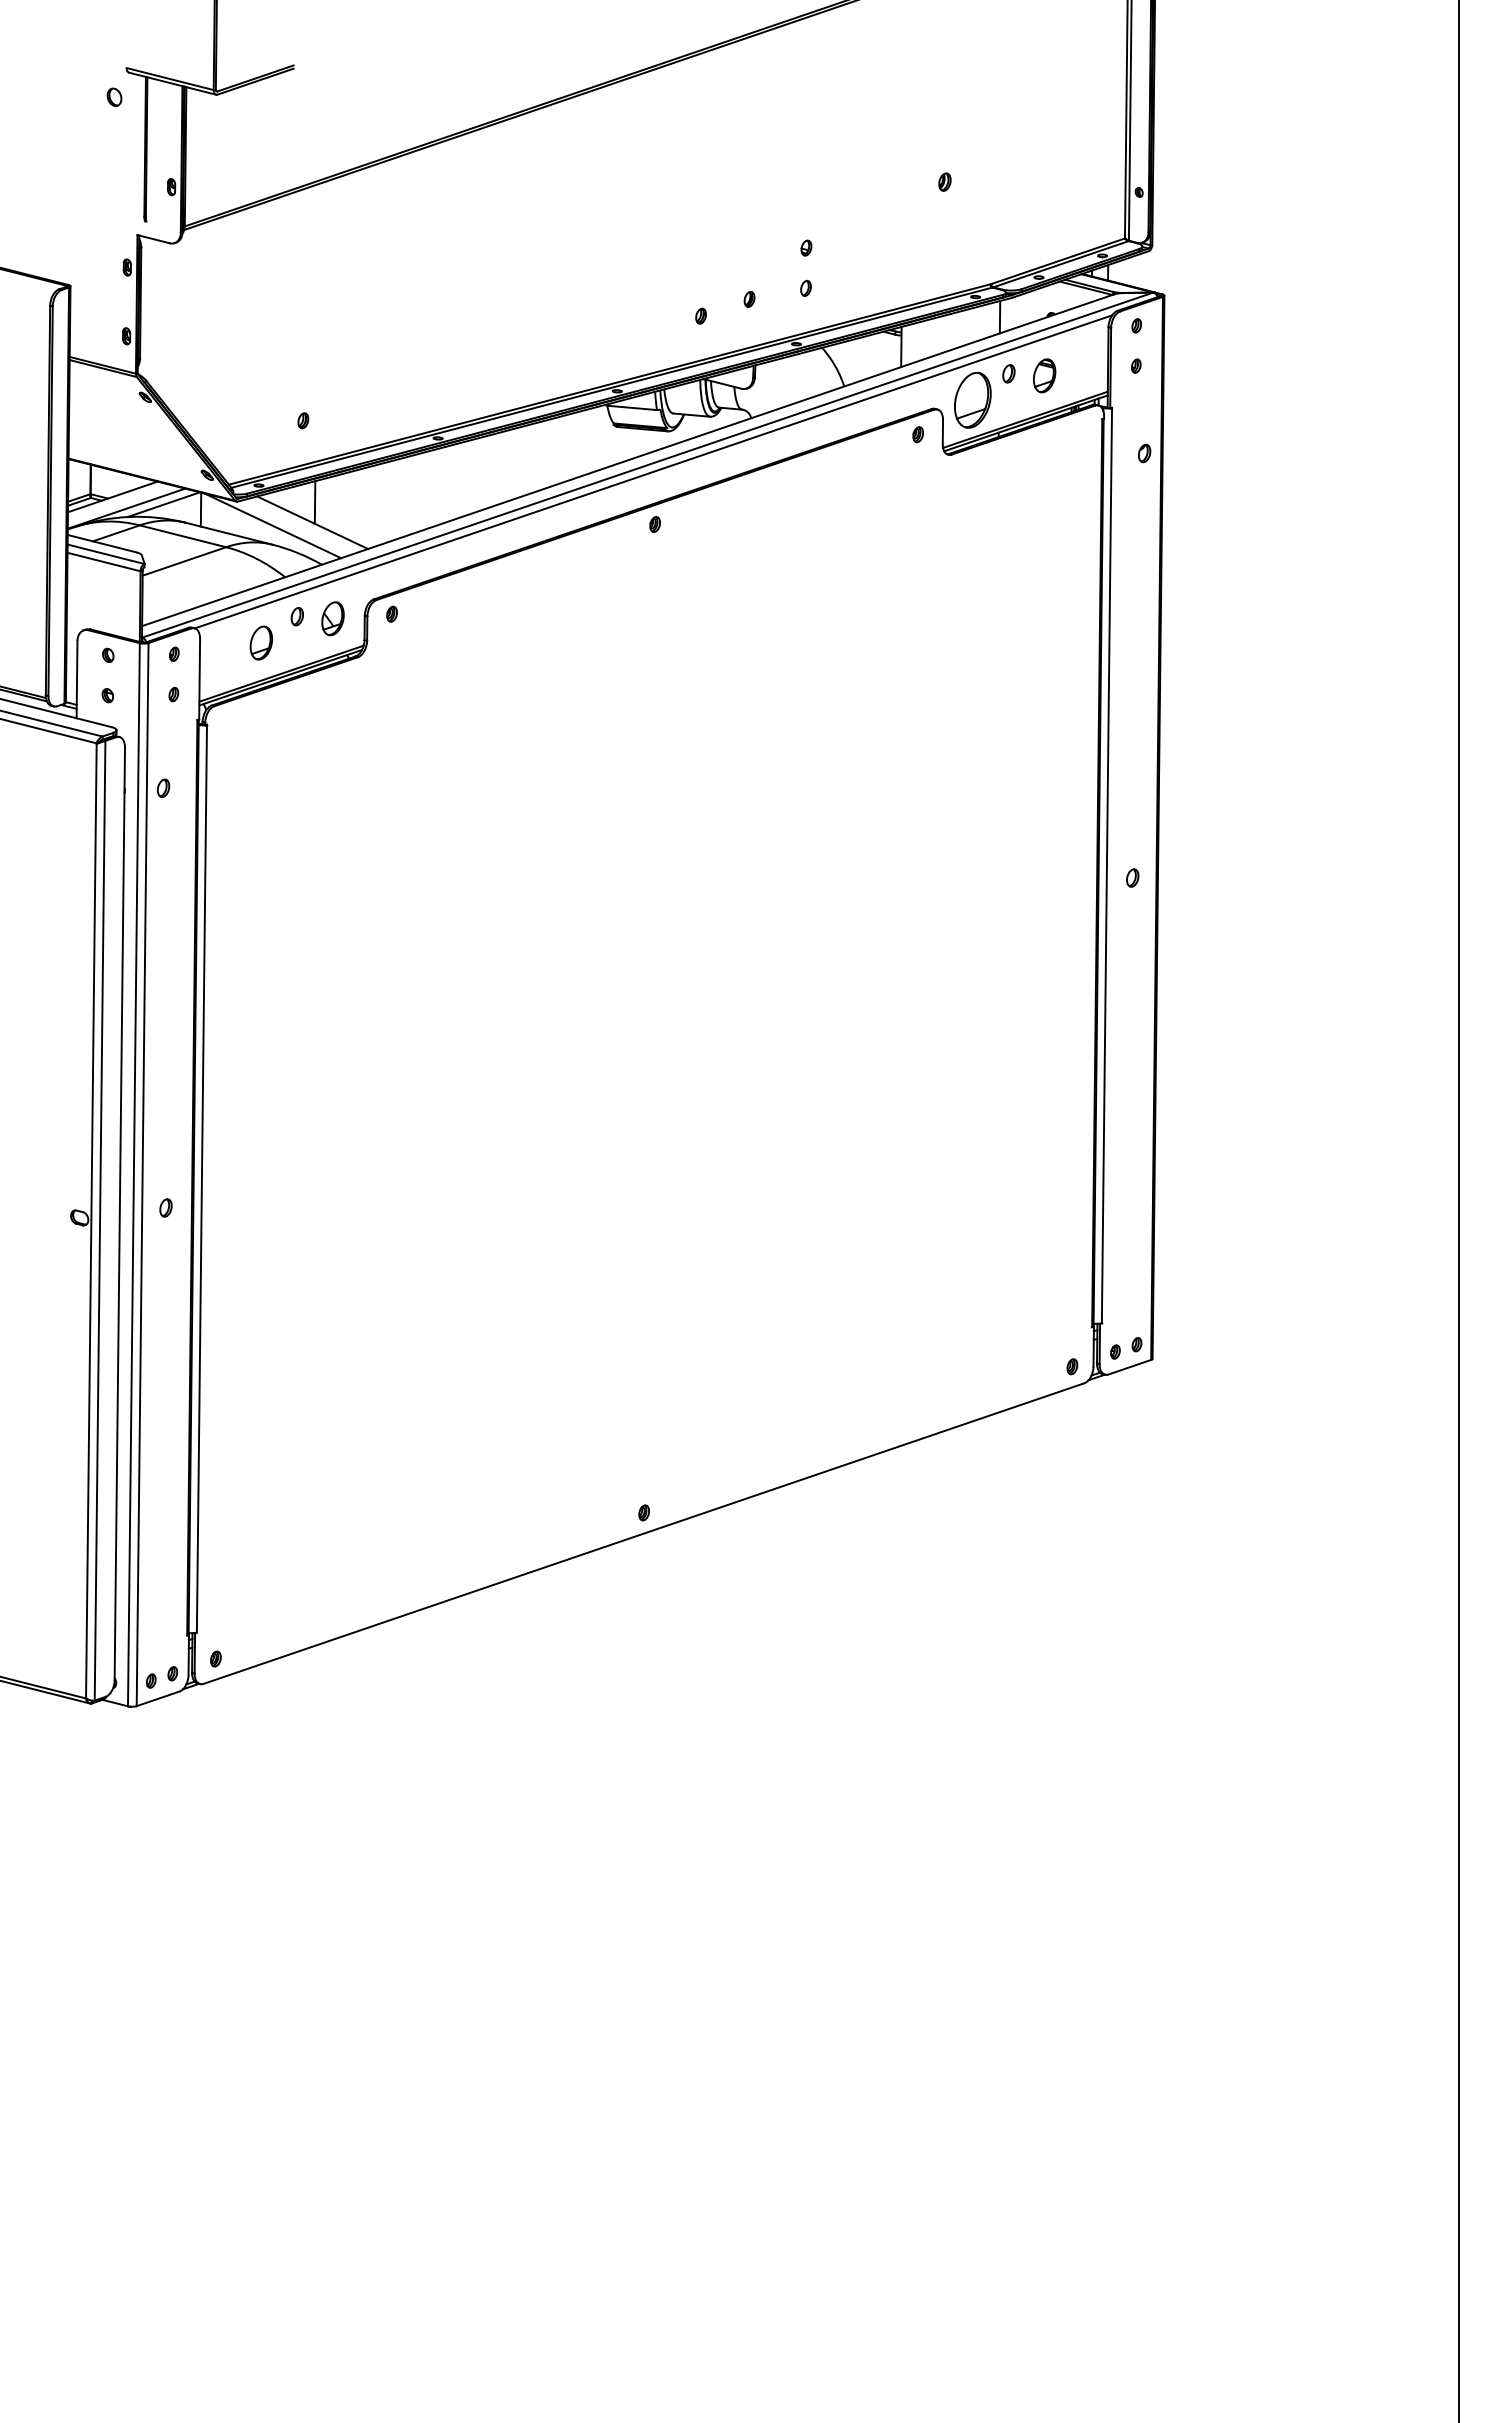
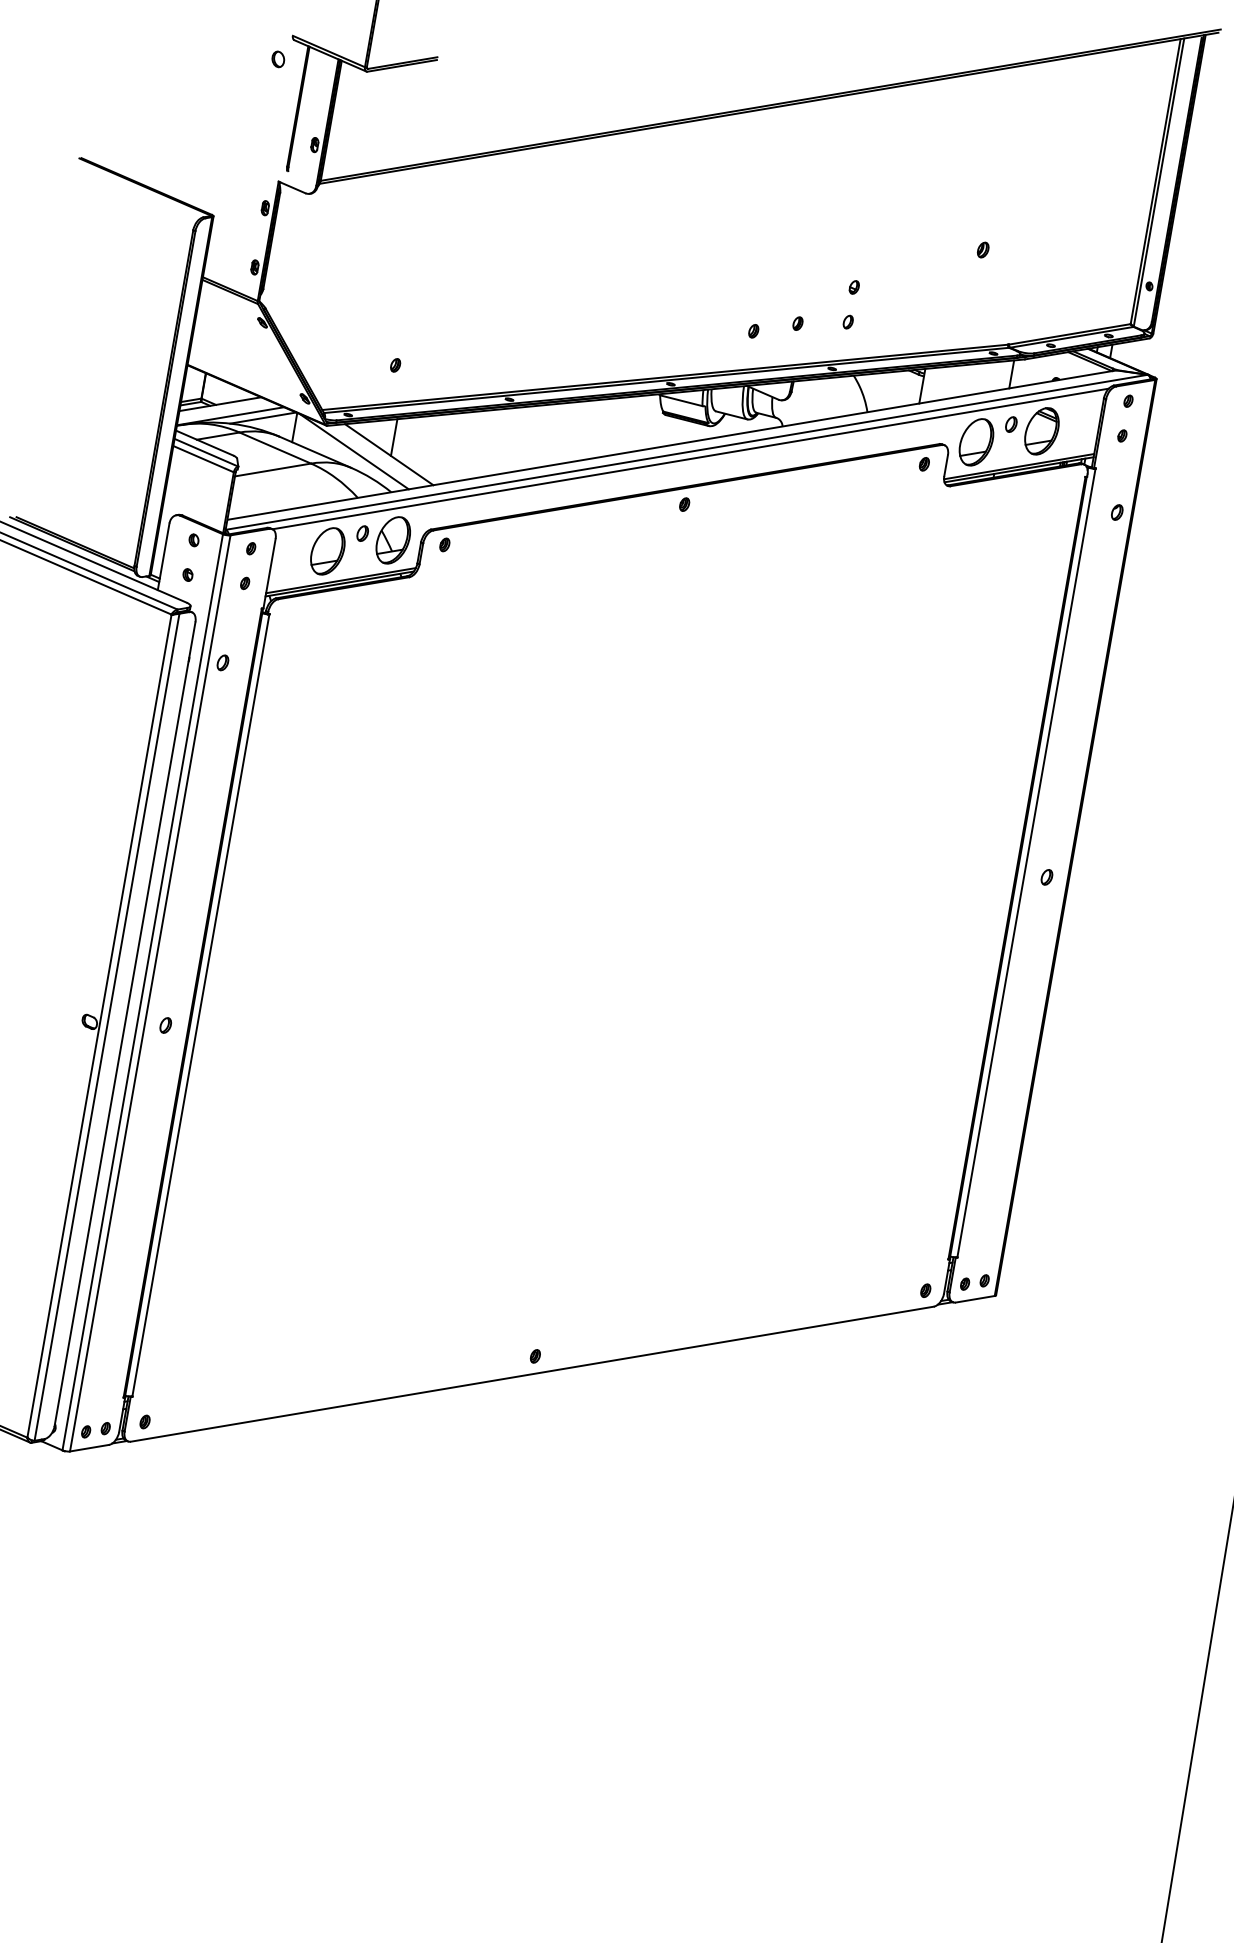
part: (1044, 375) -> (1041, 431), size x1.67
part: (332, 618) -> (392, 540), size x1.67
part: (261, 642) -> (328, 550), size x1.67

